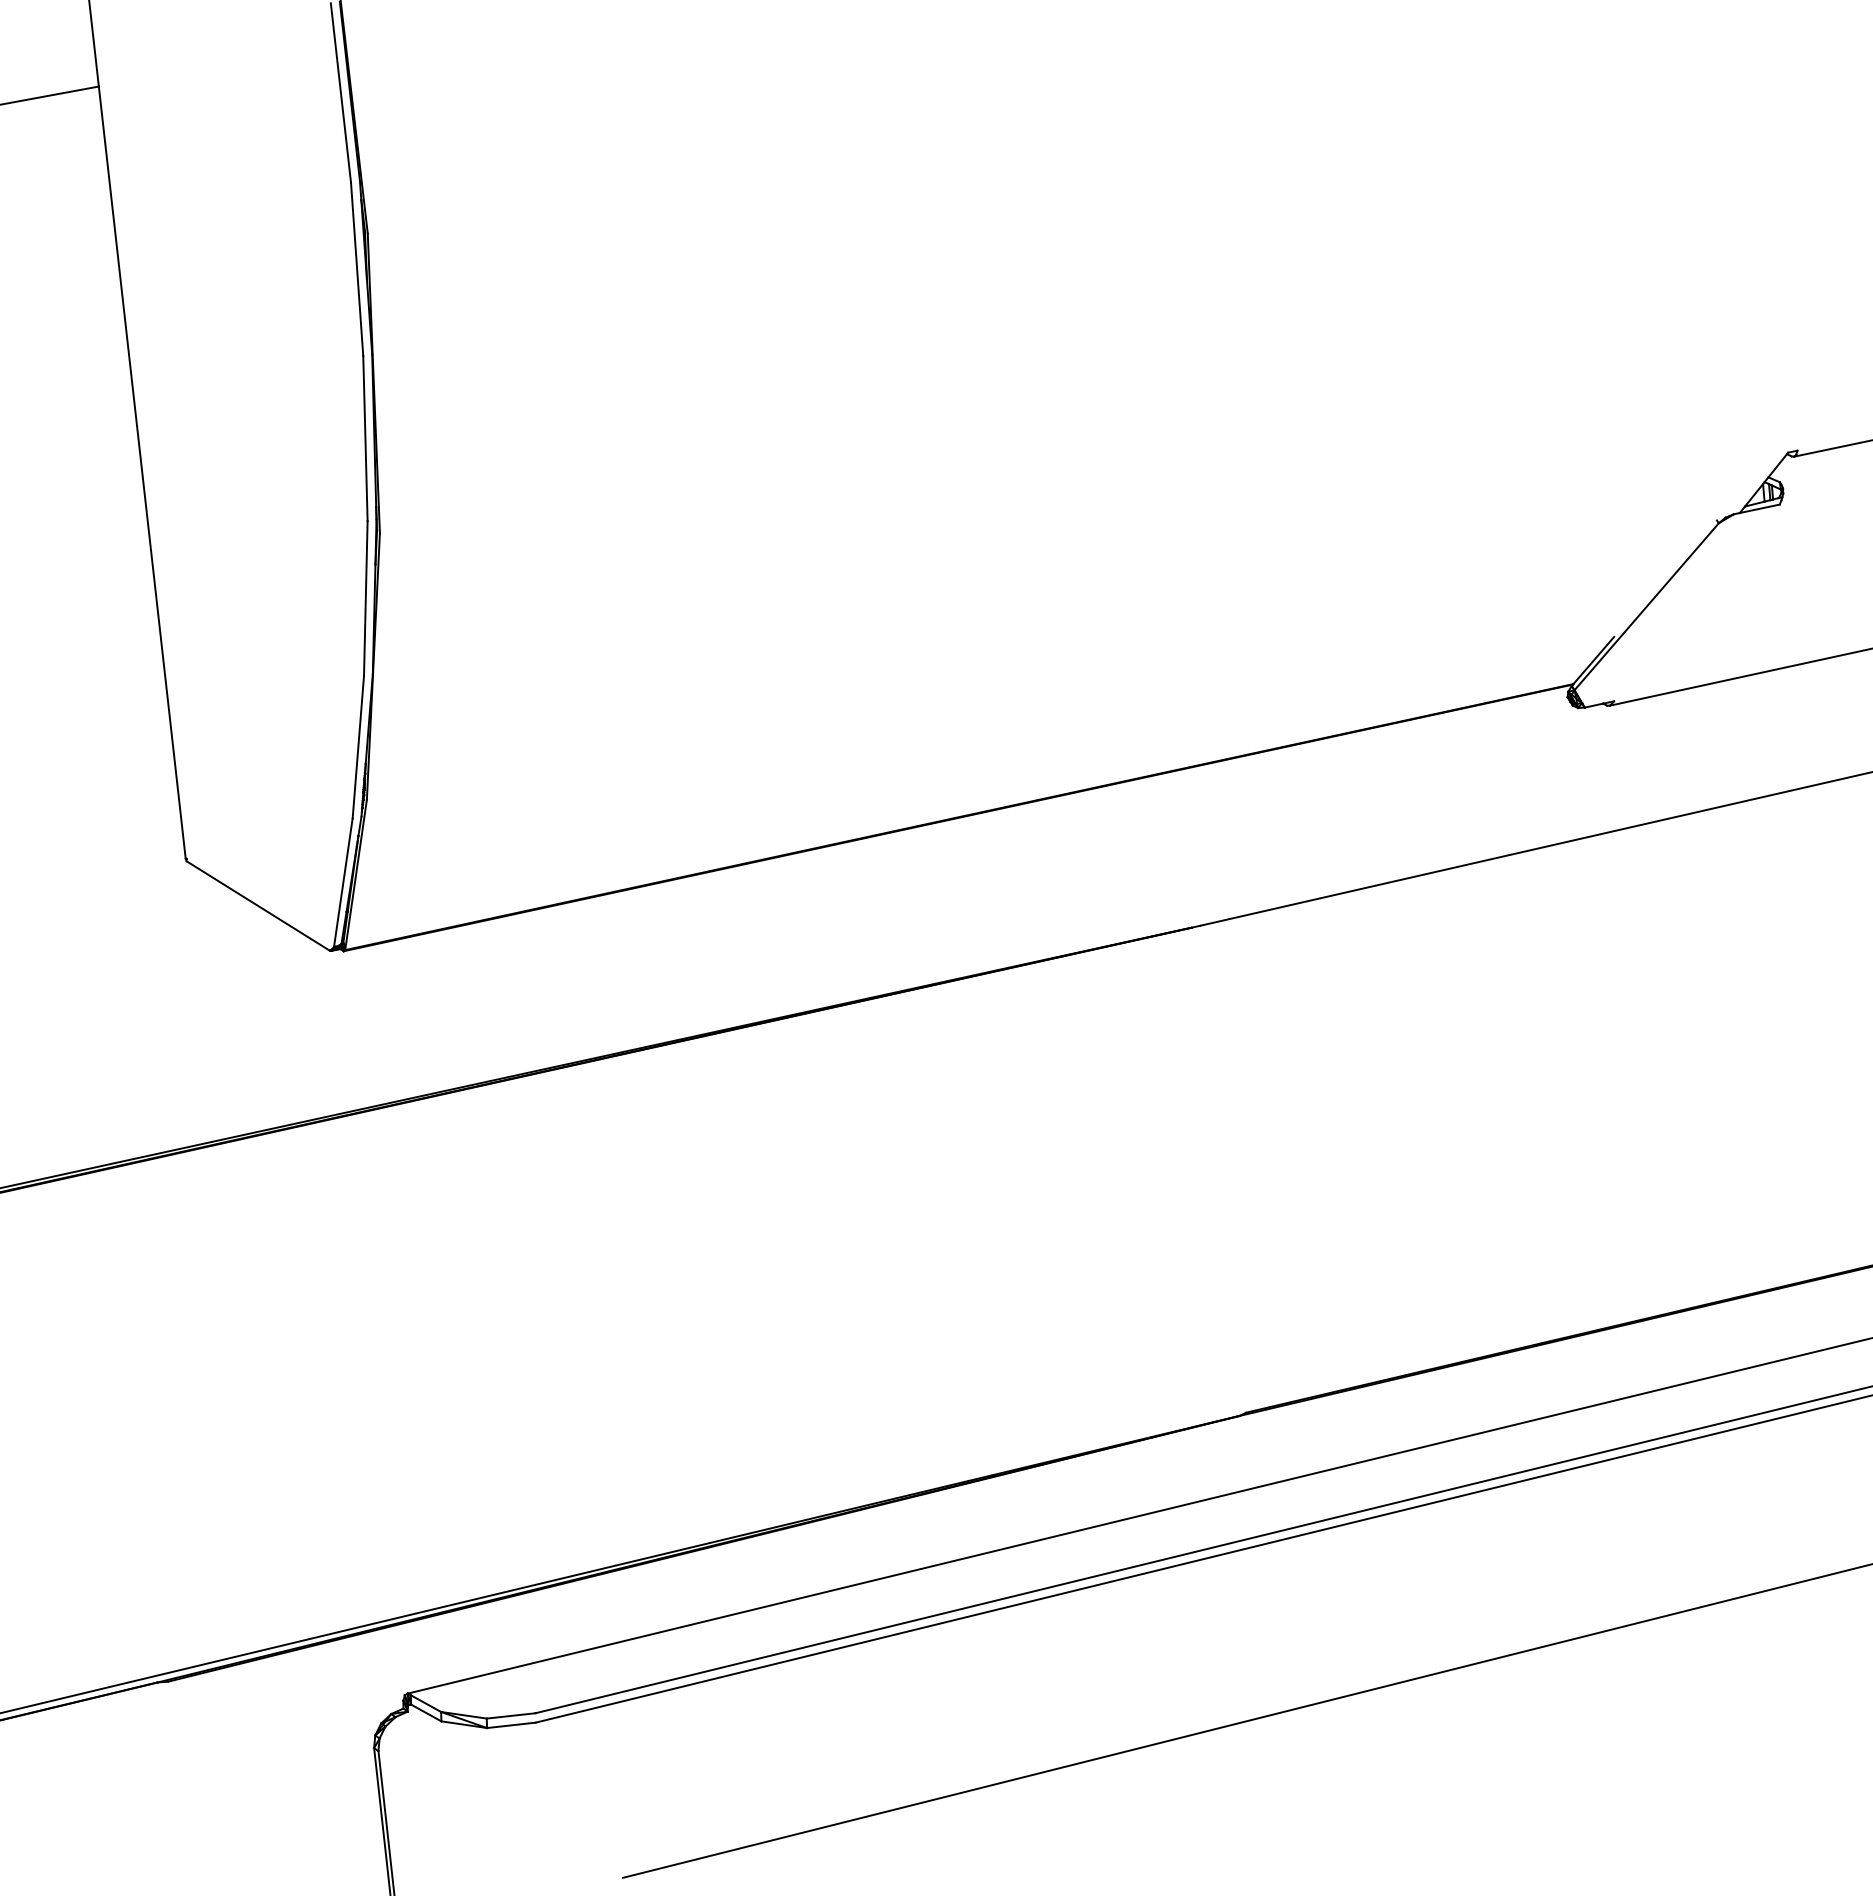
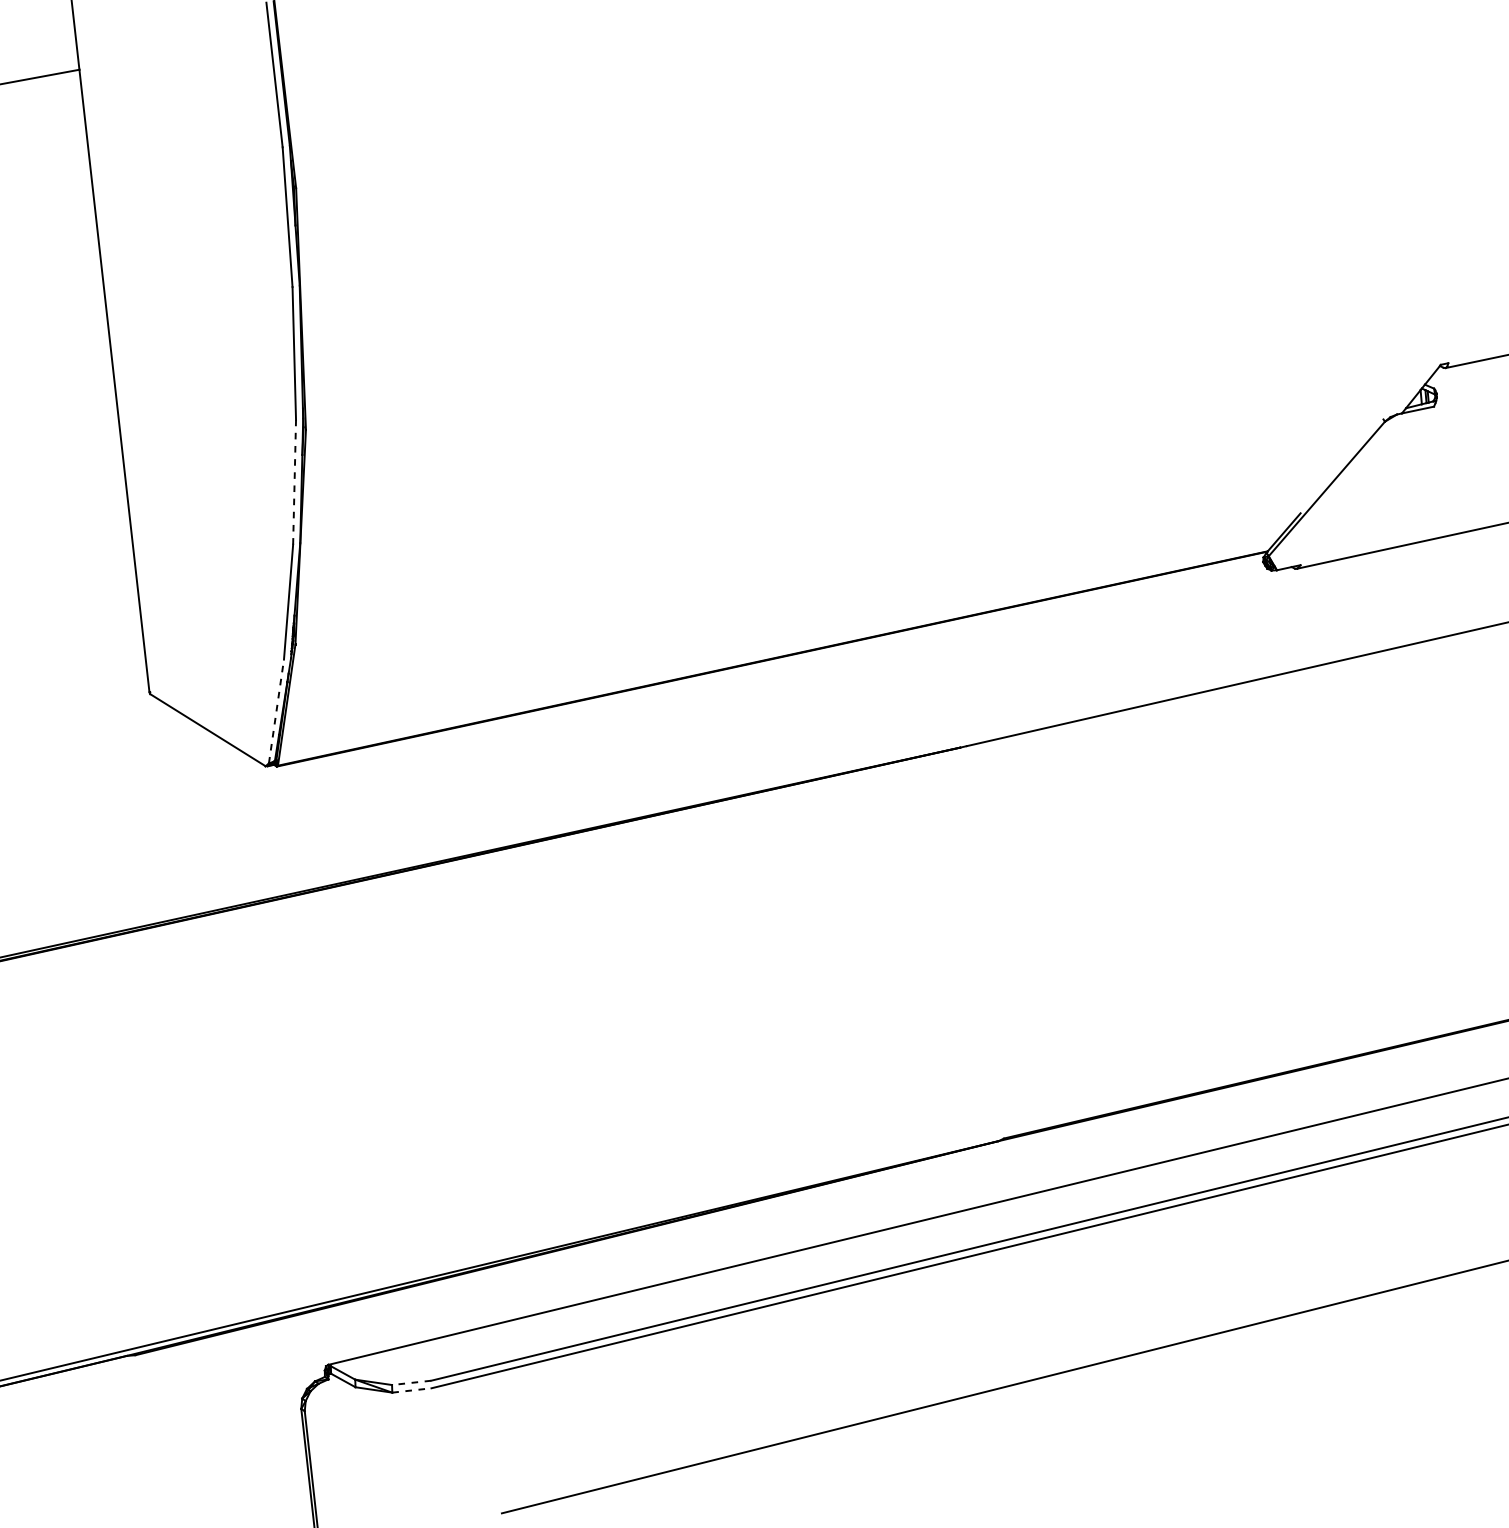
line: (365, 598) -> (294, 482), solid -> dashed
line: (343, 882) -> (276, 711), solid -> dashed
line: (510, 1715) -> (411, 1382), solid -> dashed
line: (511, 1725) -> (411, 1390), solid -> dashed

